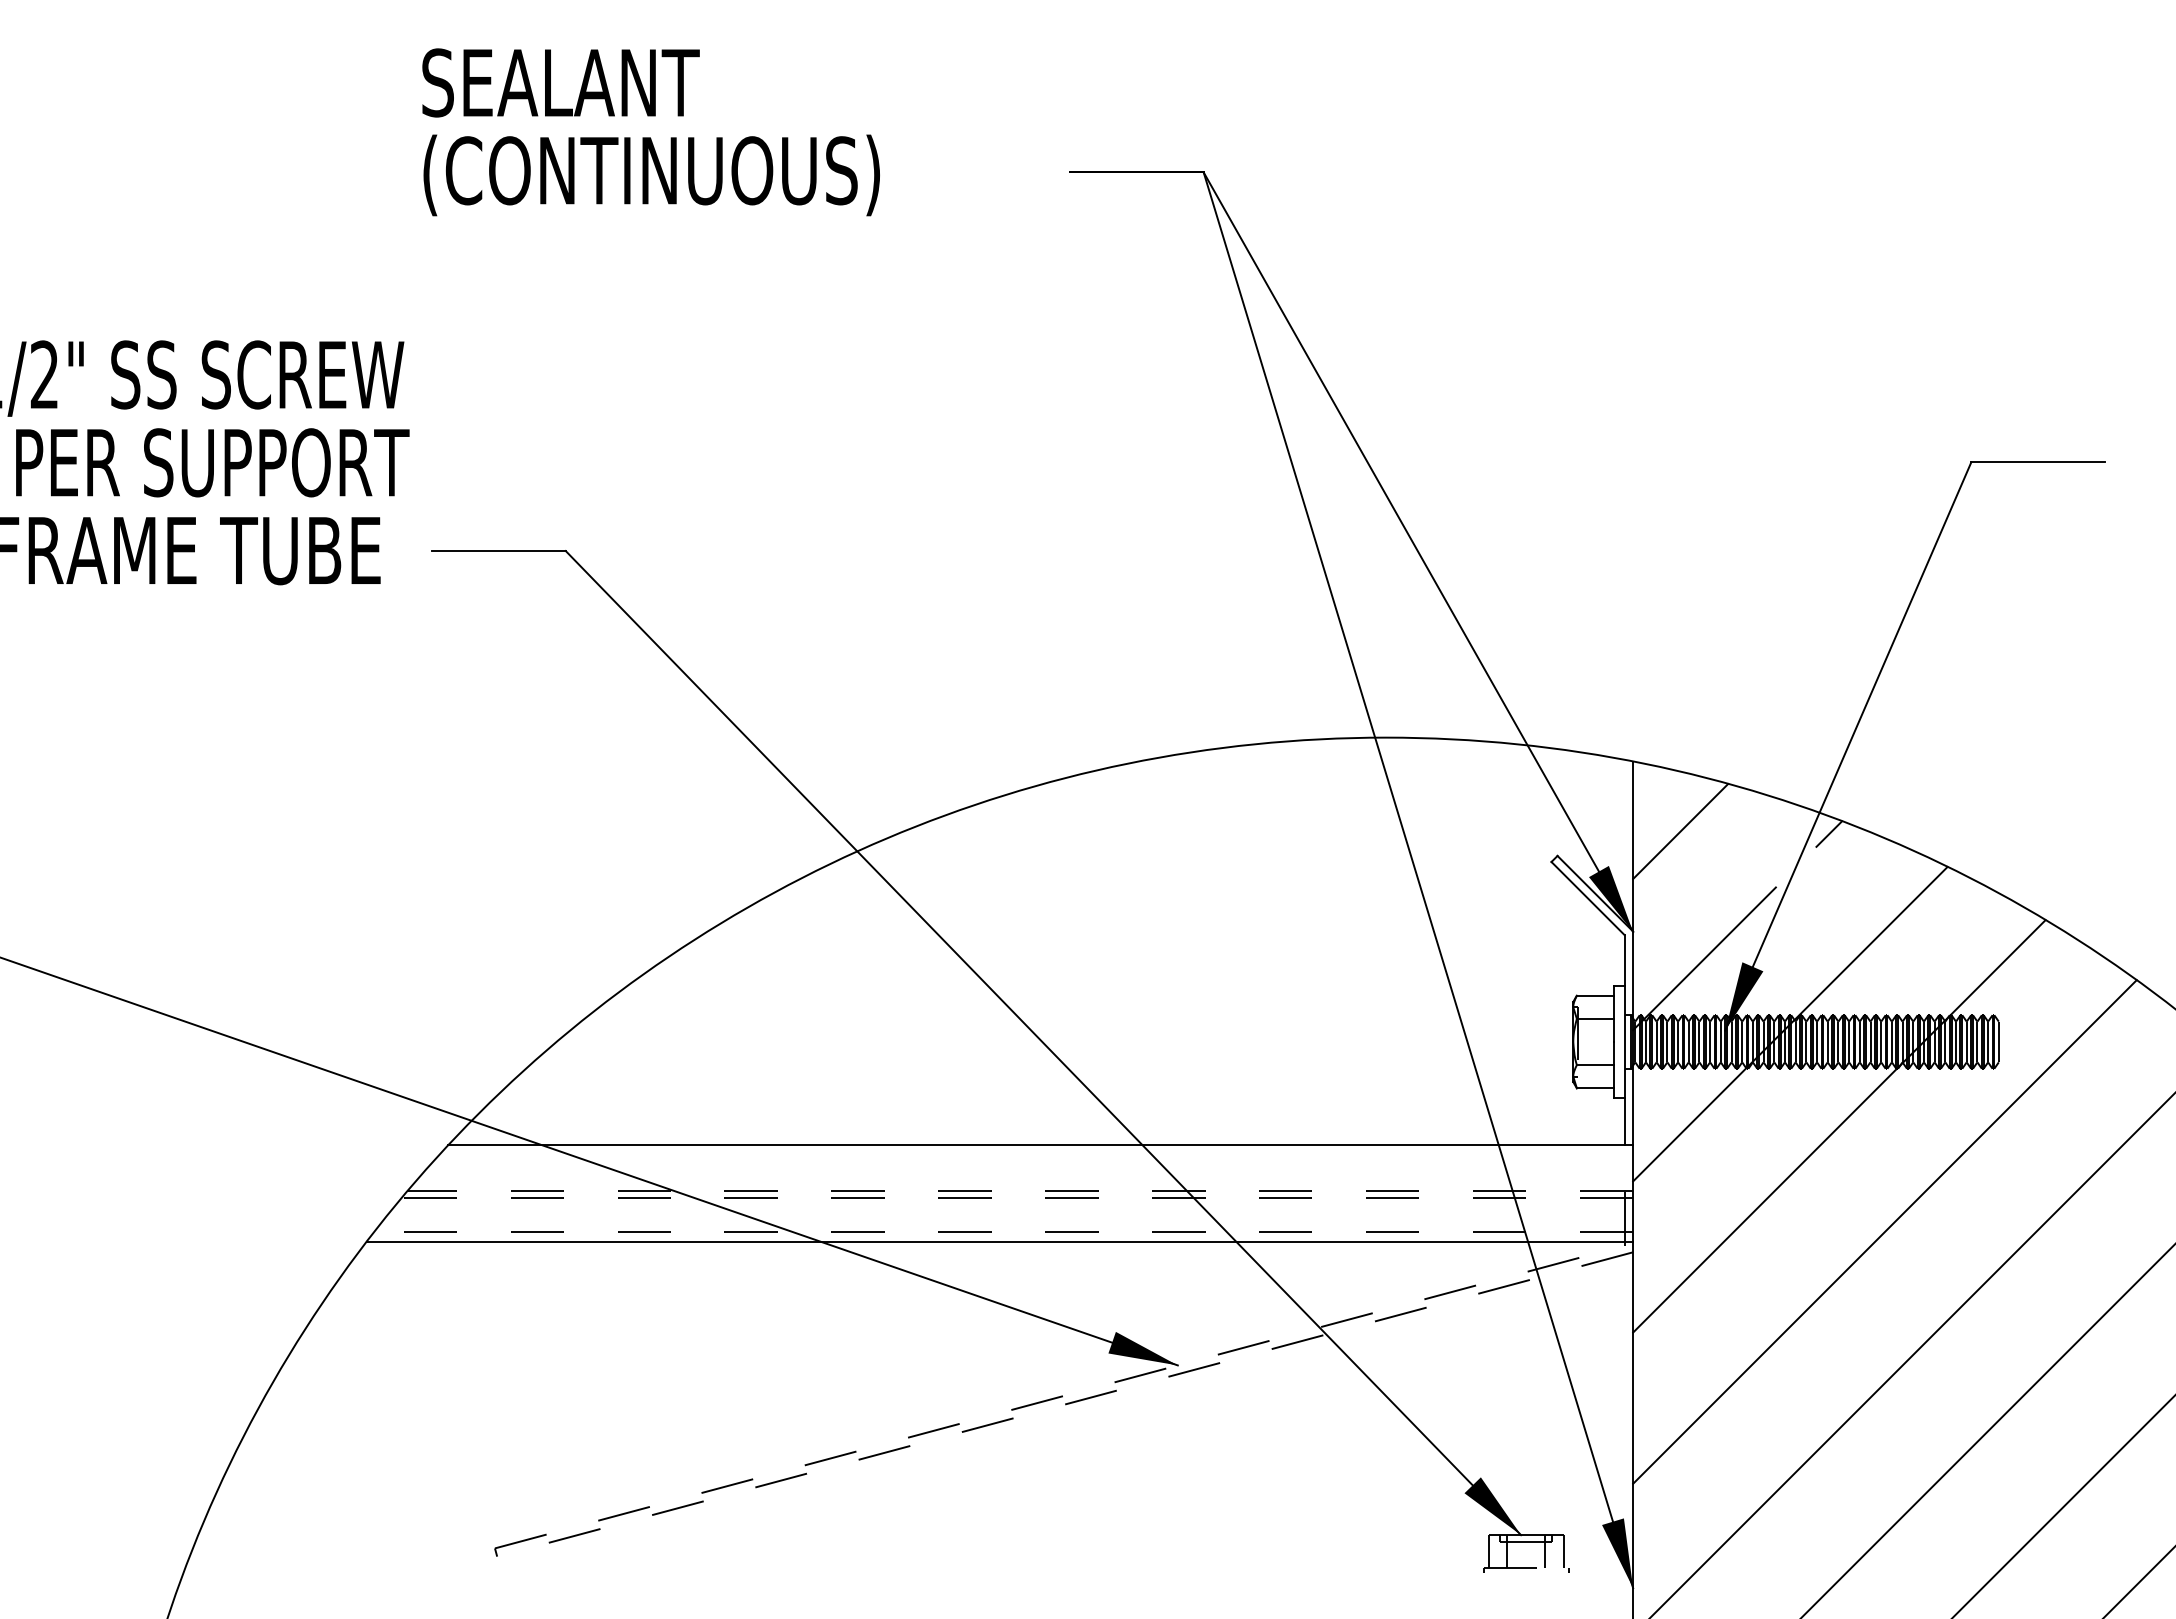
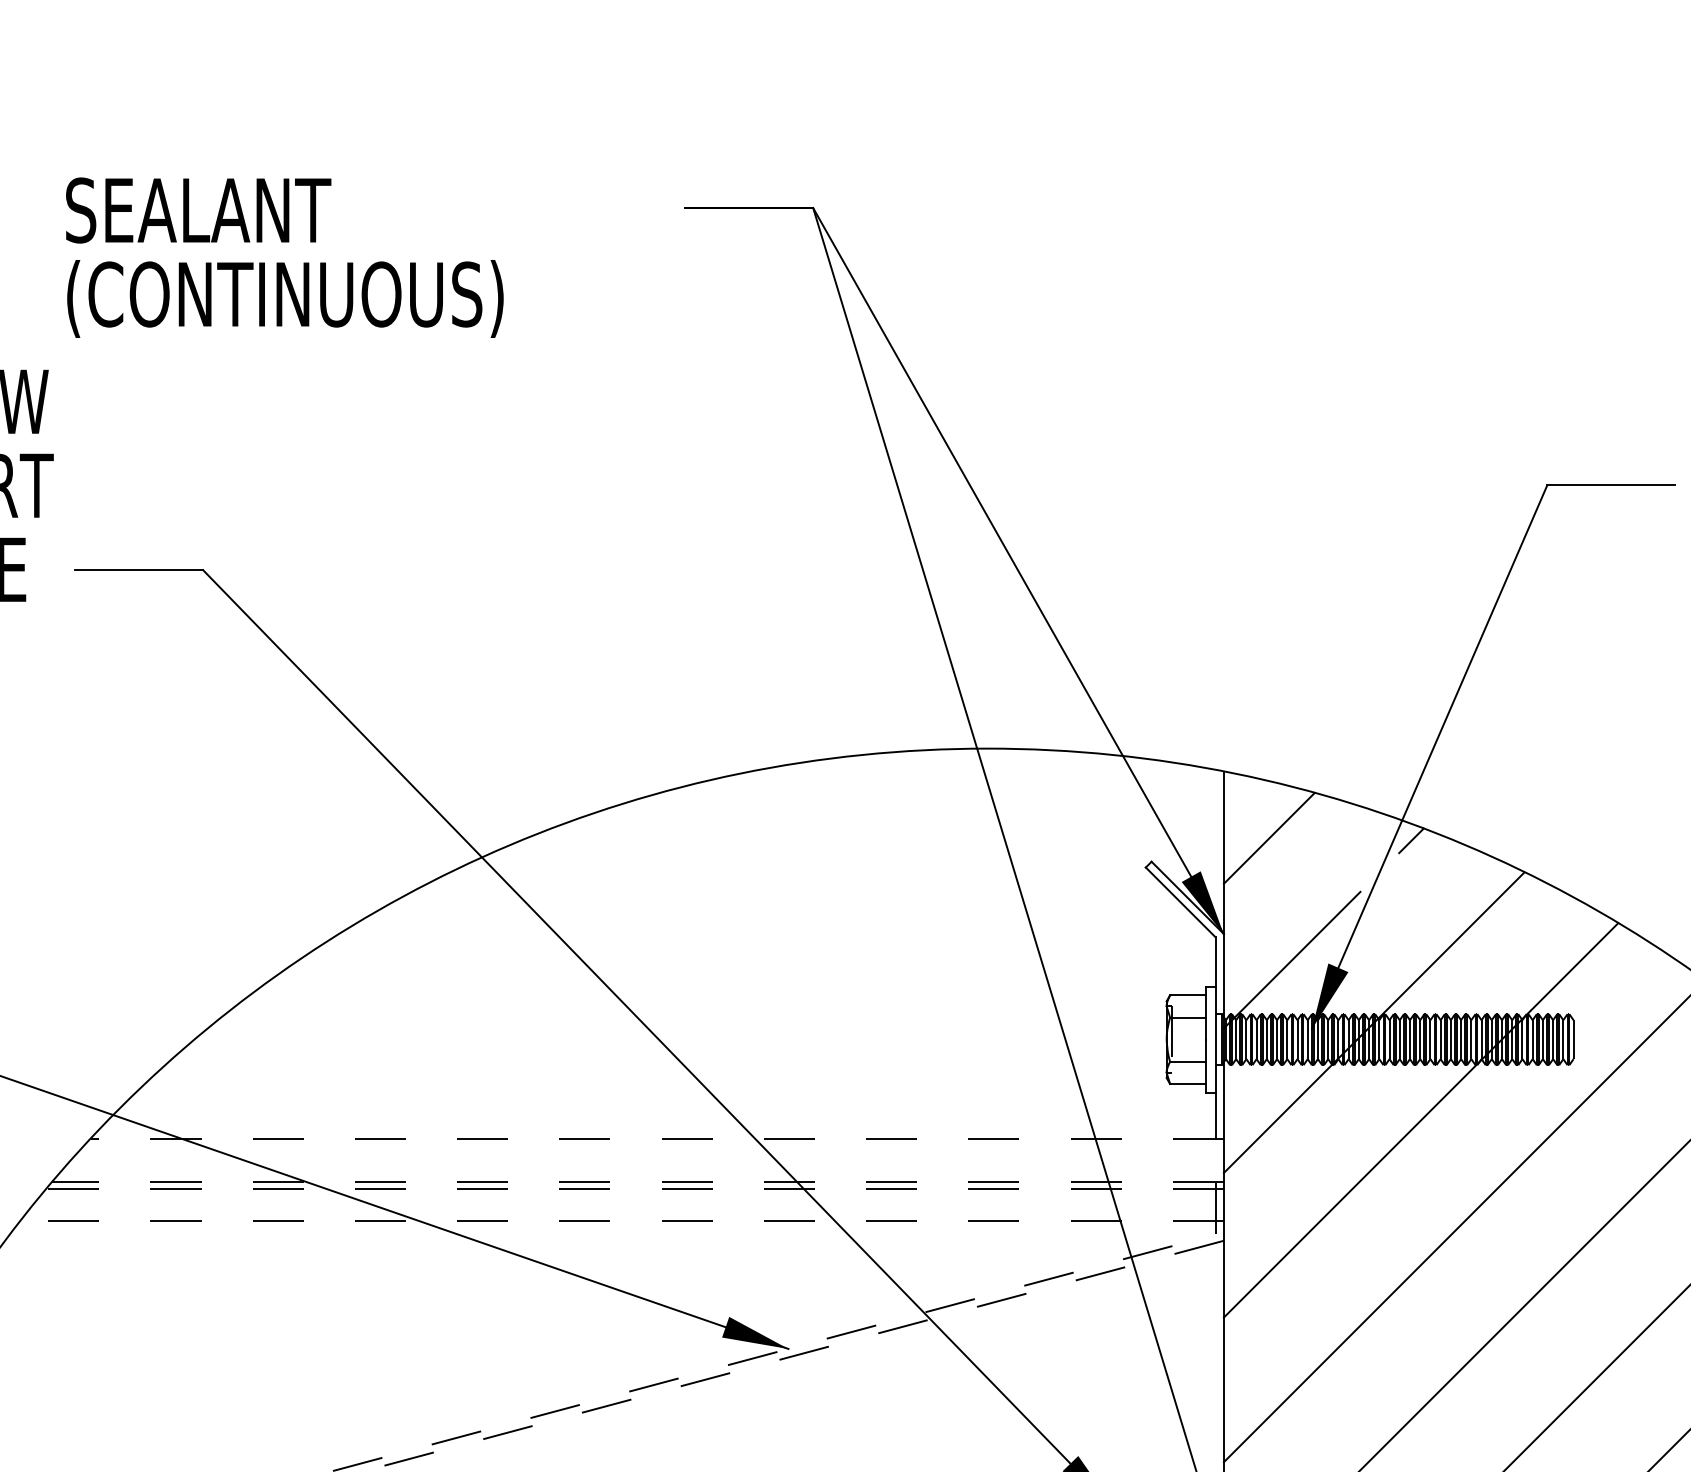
text: (650, 132) -> (284, 257), moved
line: (1040, 1145) -> (657, 1138), solid -> dashed
line: (999, 1241) -> (617, 1230), removed

